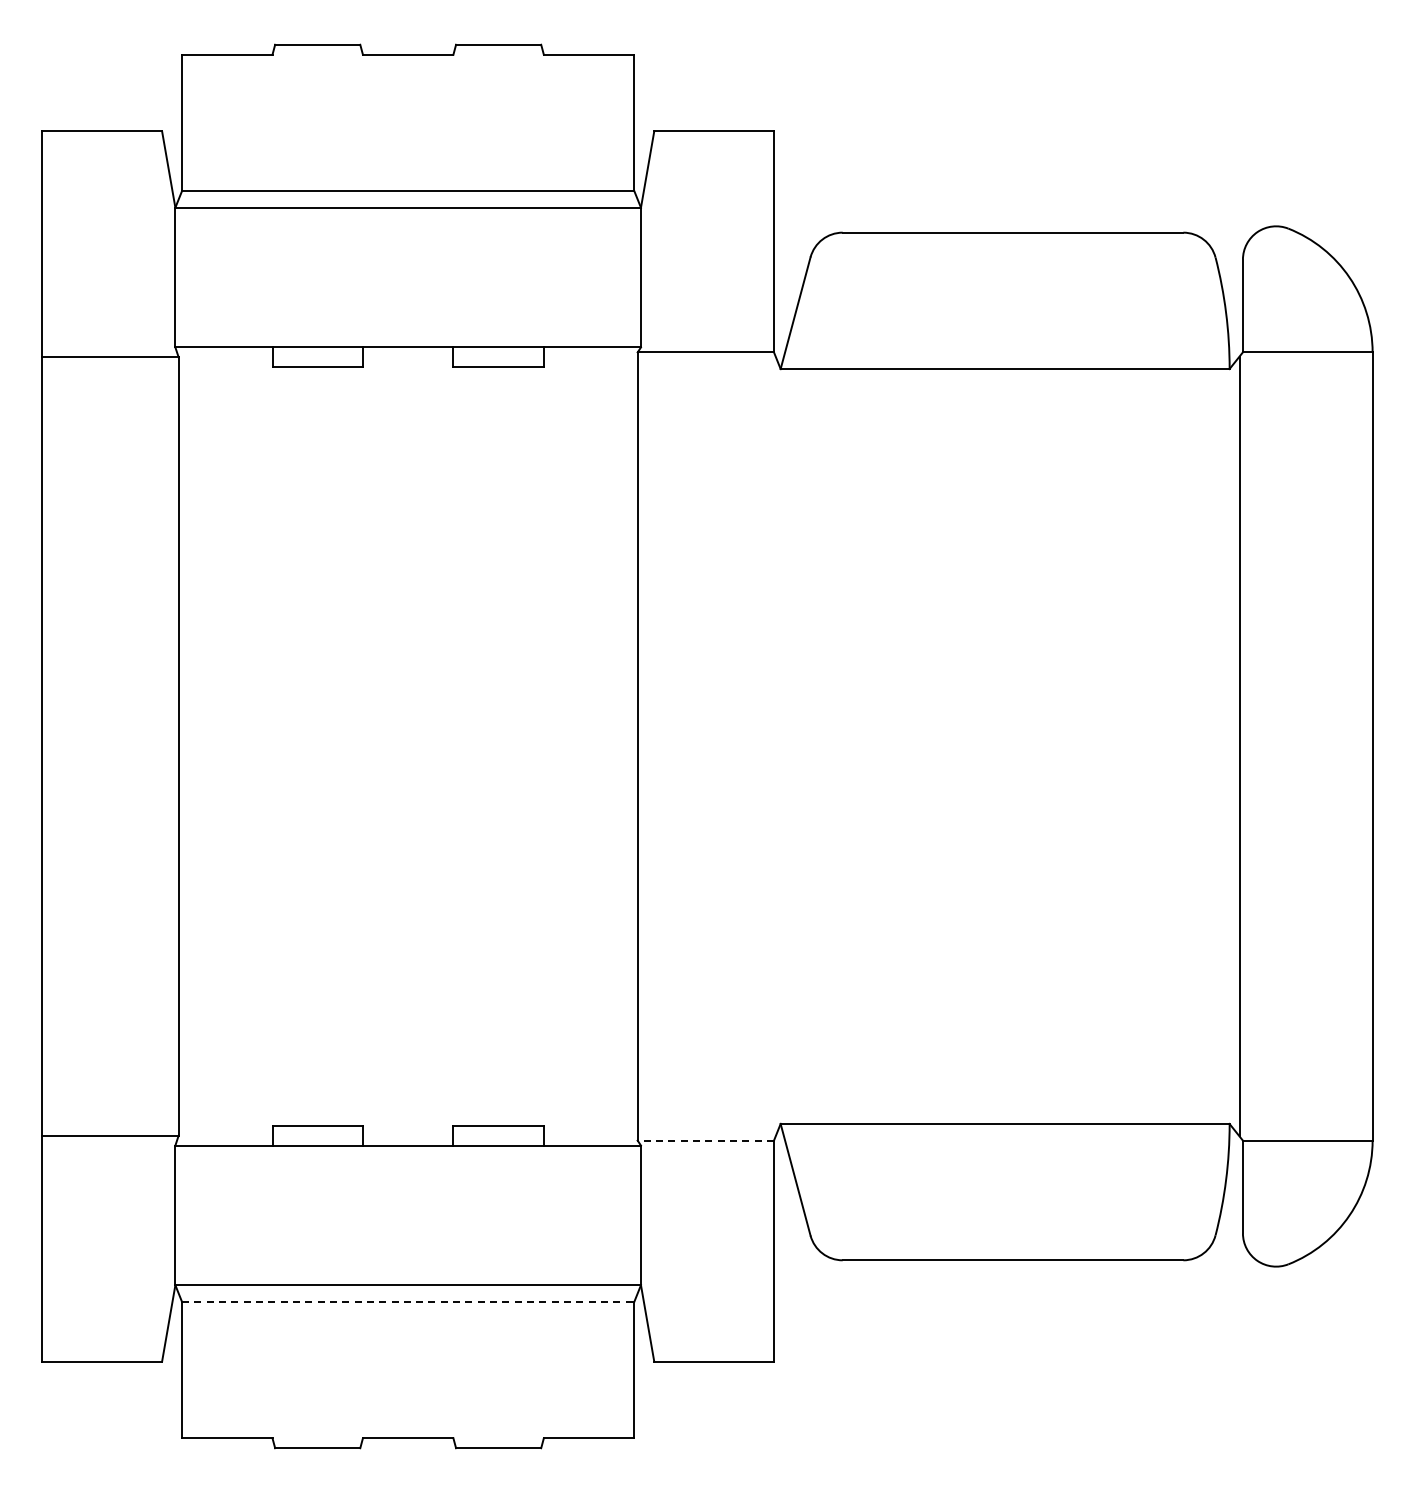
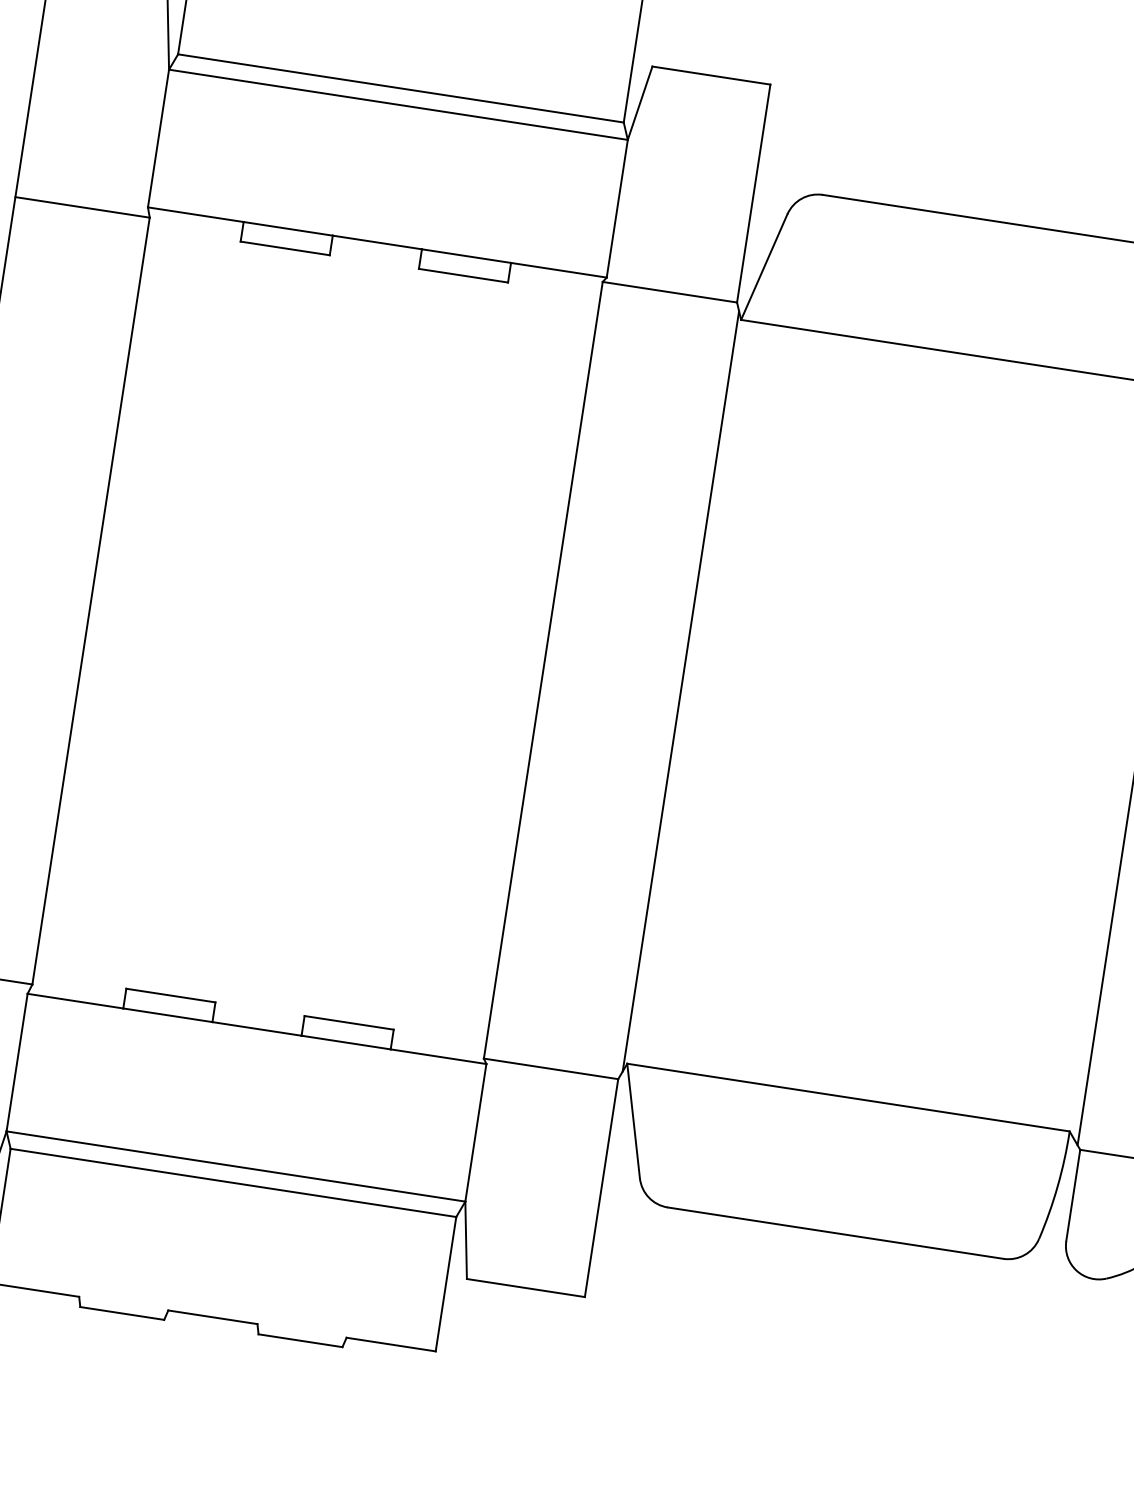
line: (777, 746) -> (681, 691), added
line: (705, 1140) -> (550, 1068), dashed -> solid
line: (408, 1301) -> (233, 1182), dashed -> solid

